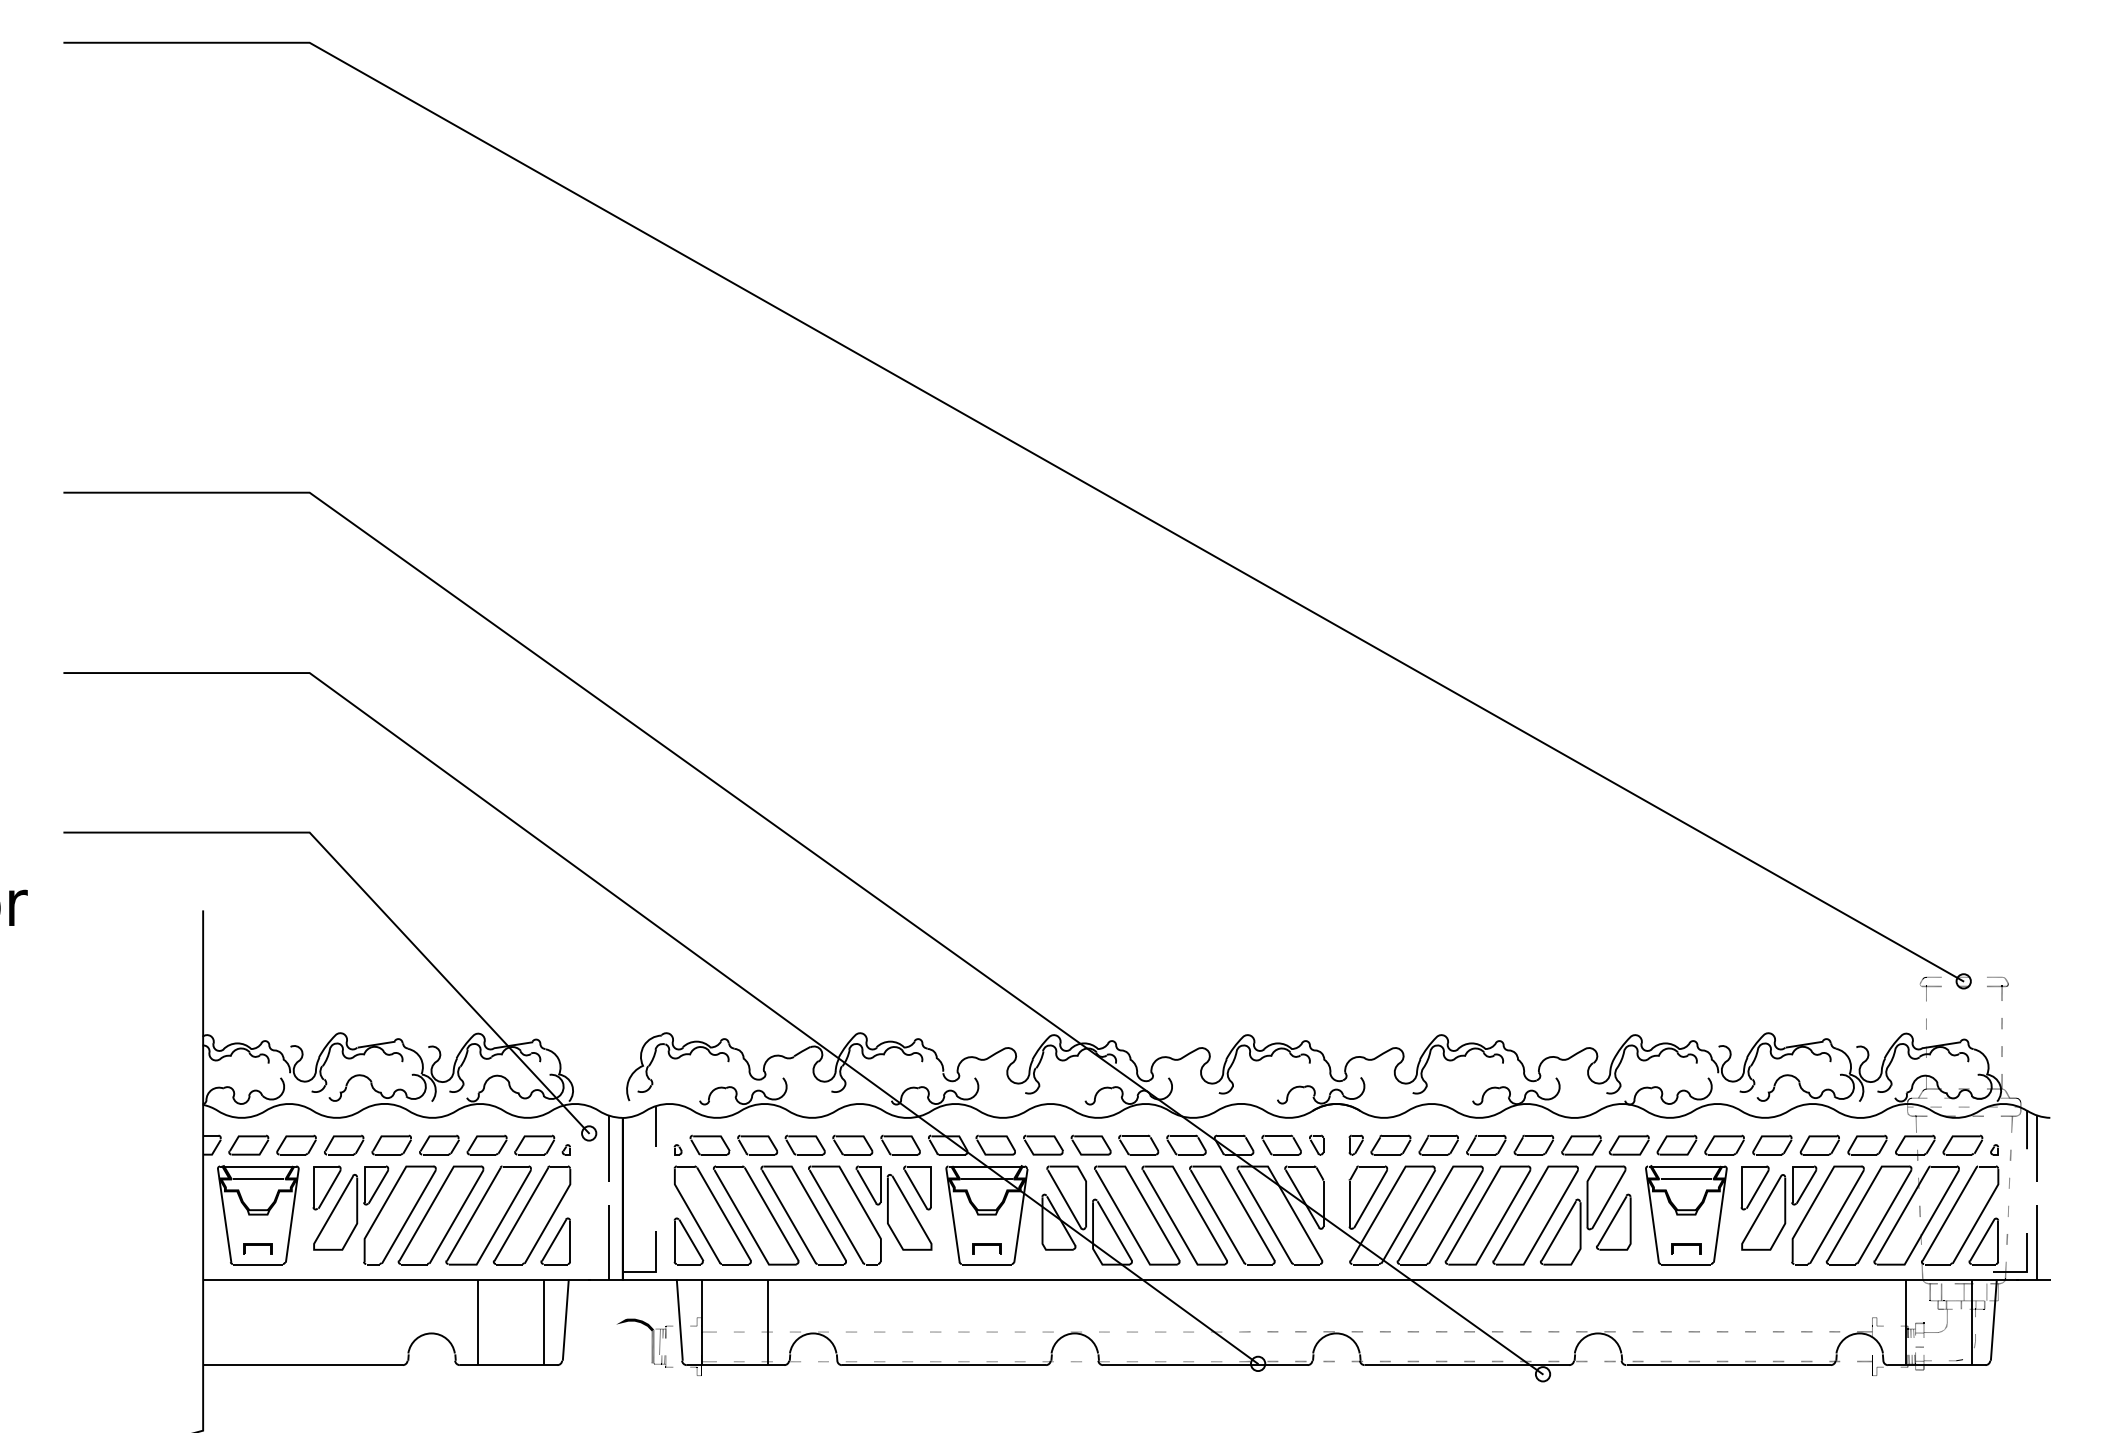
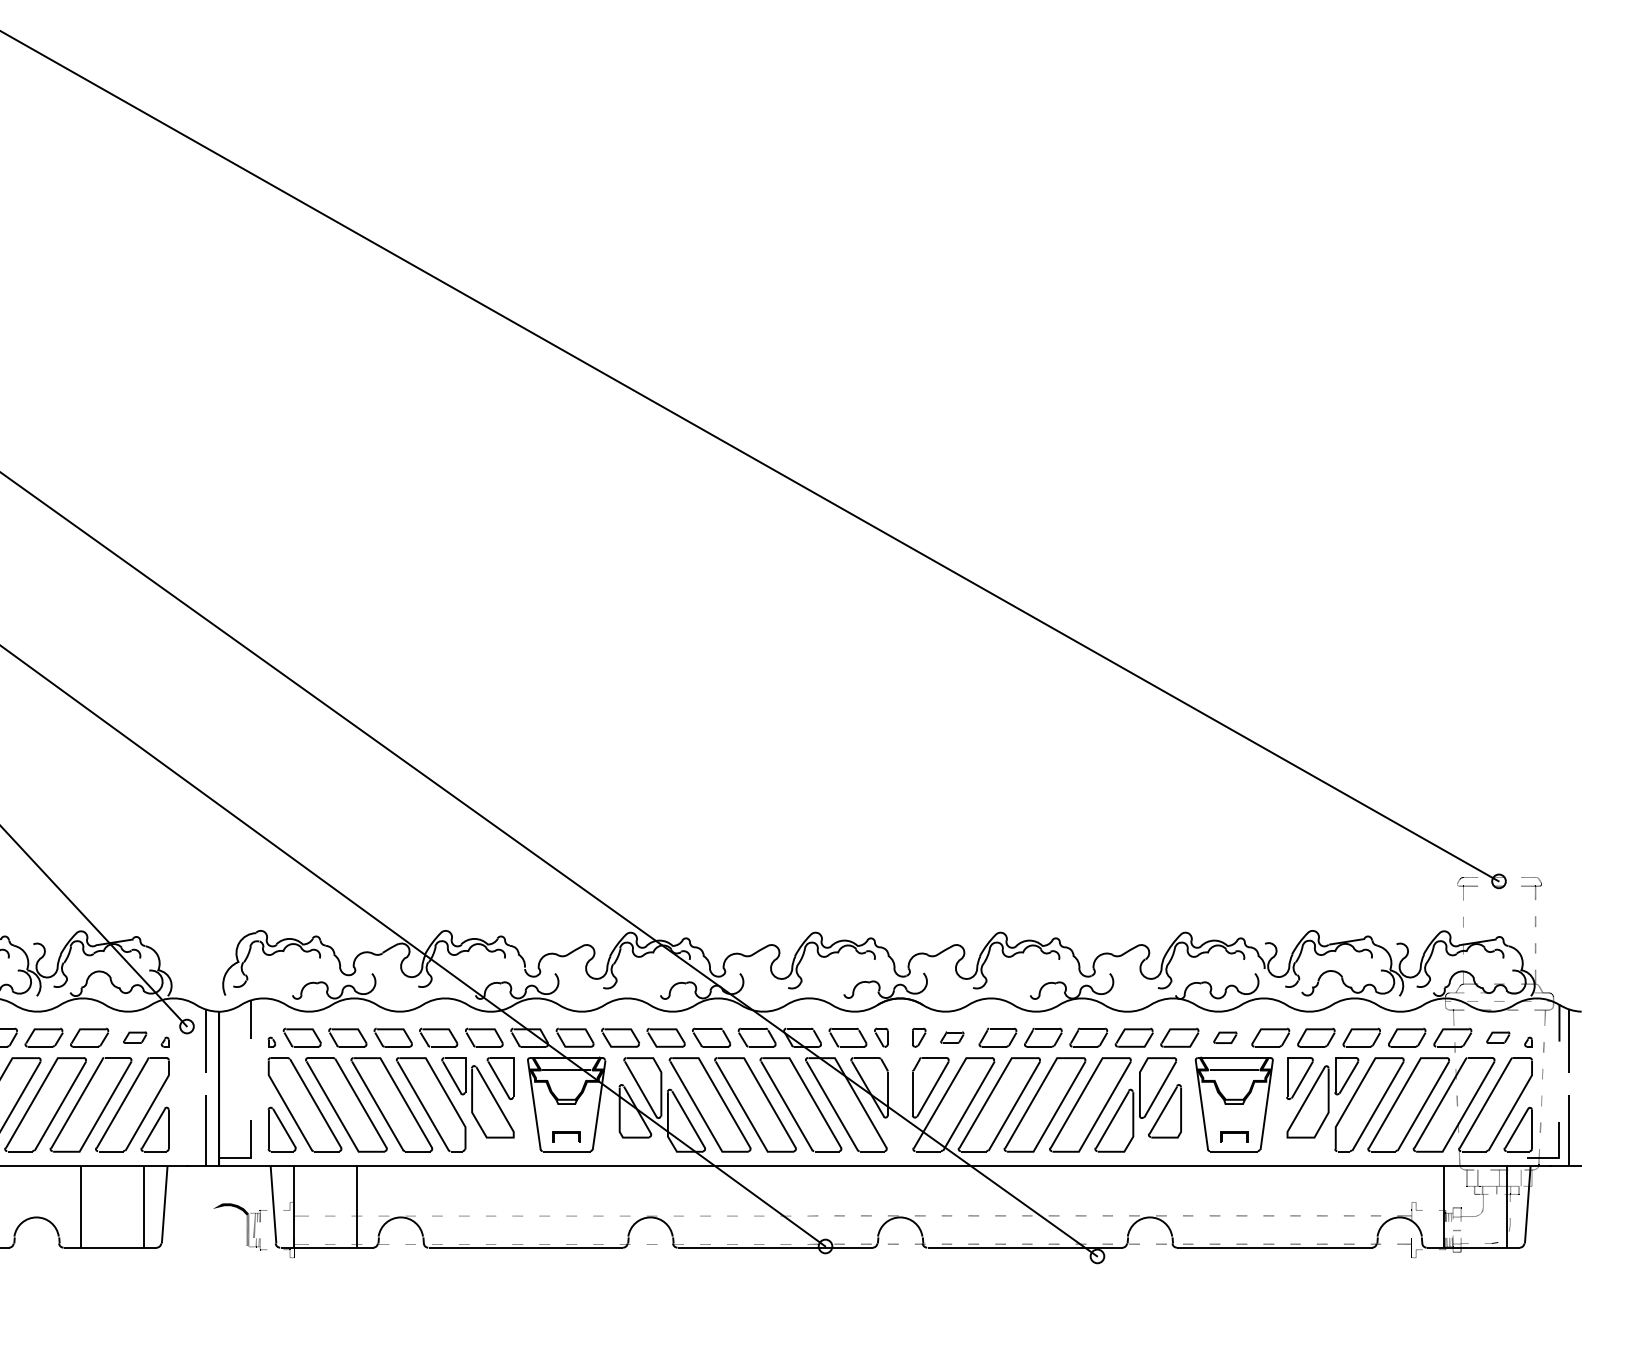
part: (534, 1144) -> (134, 1037), size x0.6
part: (1390, 1144) -> (951, 1037), size x0.6
part: (1676, 1144) -> (1224, 1037), size x0.6
part: (1962, 1144) -> (1497, 1037), size x0.6

